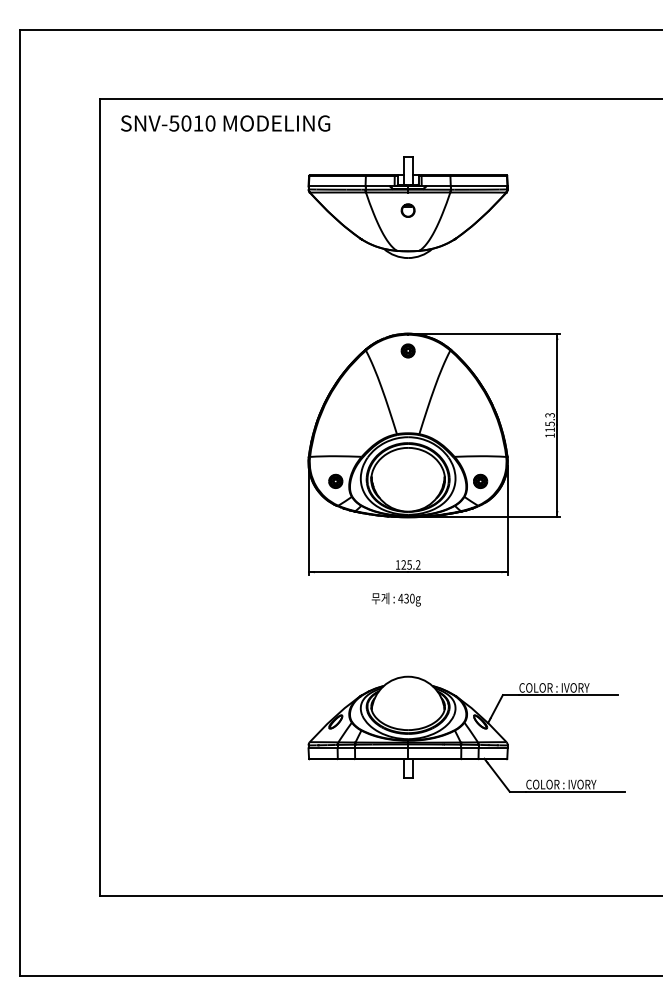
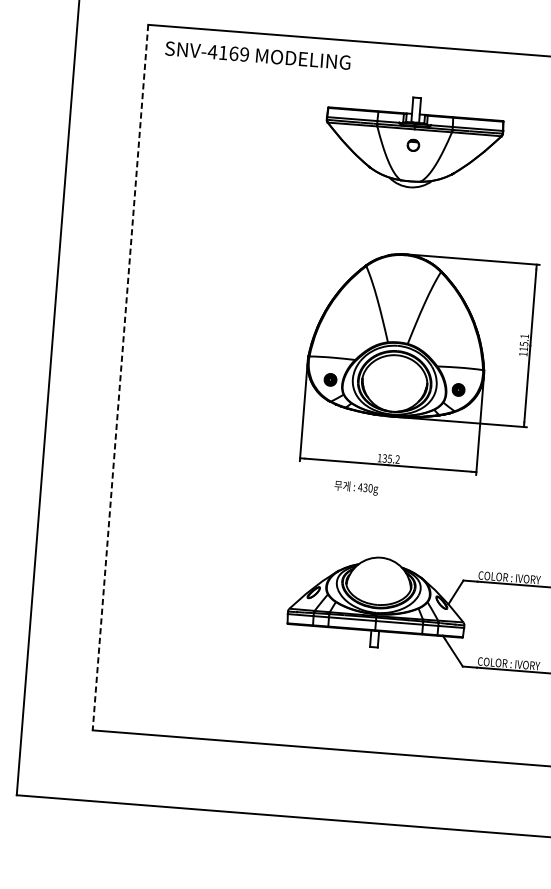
text: (191, 123) -> (227, 53), SNV-5010 -> SNV-4169
part: (407, 350) -> (403, 269), removed
text: (549, 415) -> (524, 336), 115.3 -> 115.1
line: (99, 497) -> (120, 377), solid -> dashed
text: (403, 565) -> (384, 458), 125.2 -> 135.2
text: (395, 599) -> (355, 487), moved

